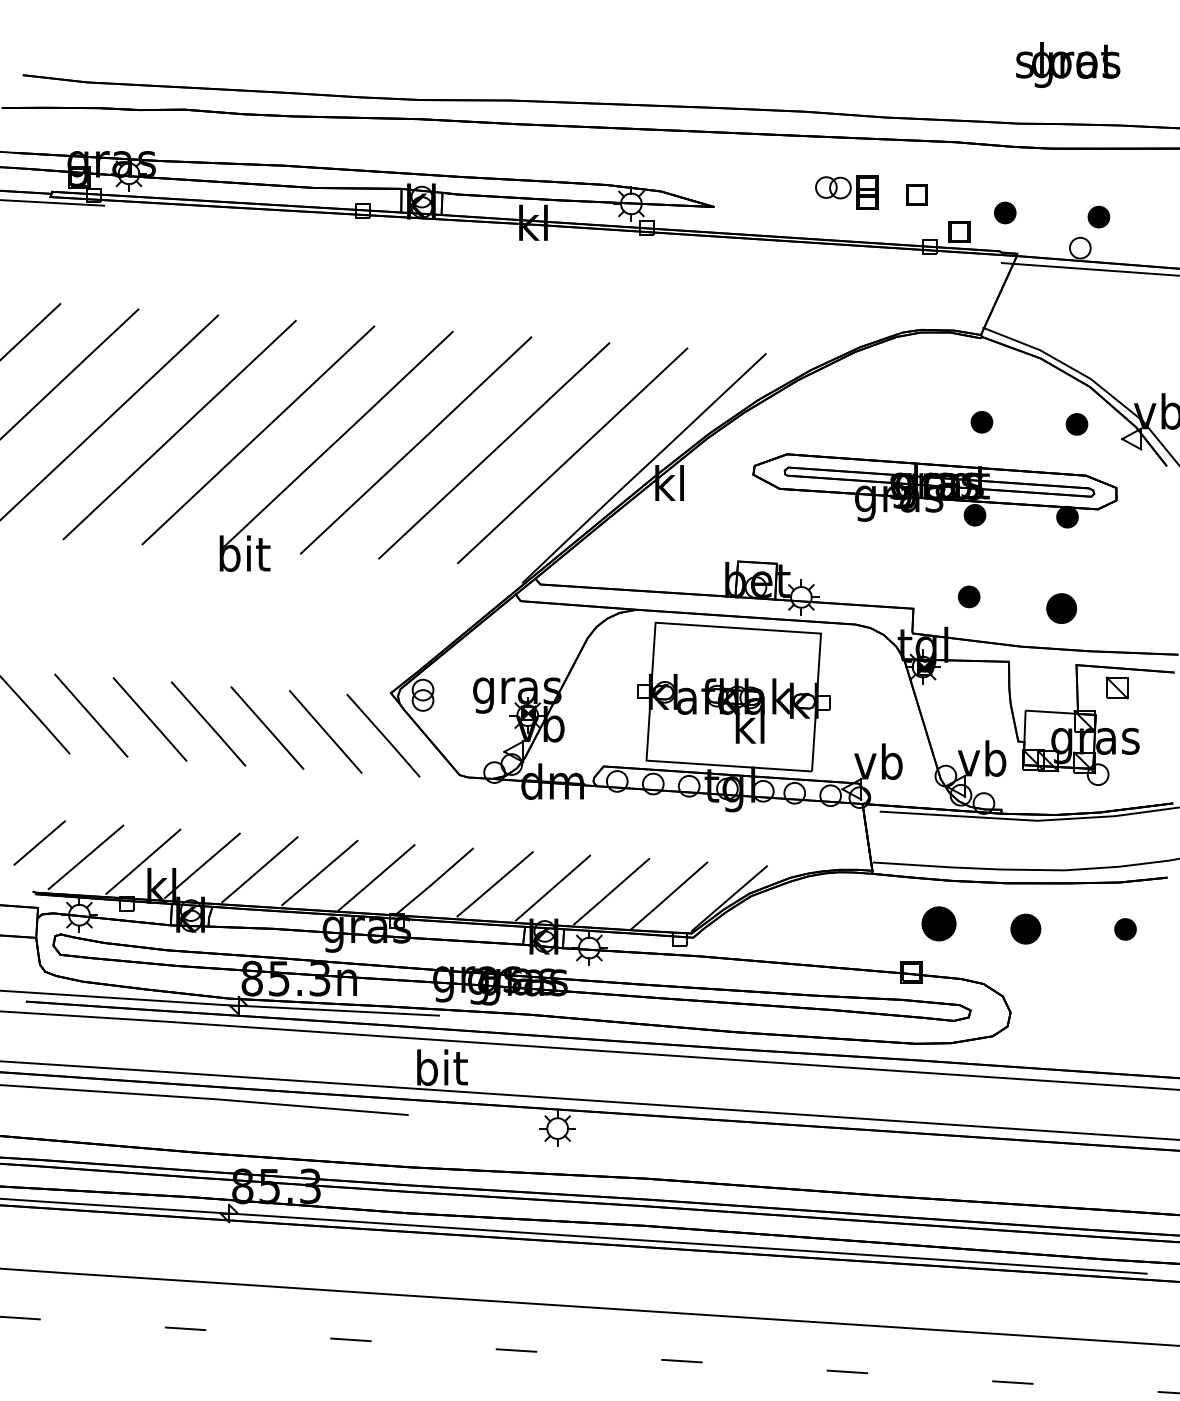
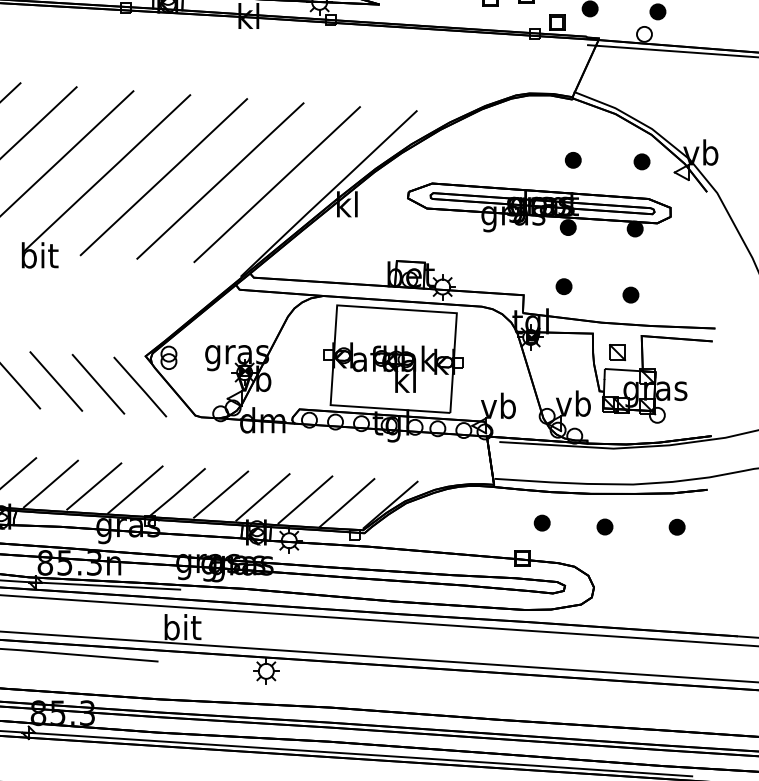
part: (1061, 608) -> (630, 295), size x0.71
part: (1116, 687) -> (617, 352), moved
part: (938, 923) -> (541, 522), size x0.62
part: (1025, 928) -> (604, 526), size x0.71

